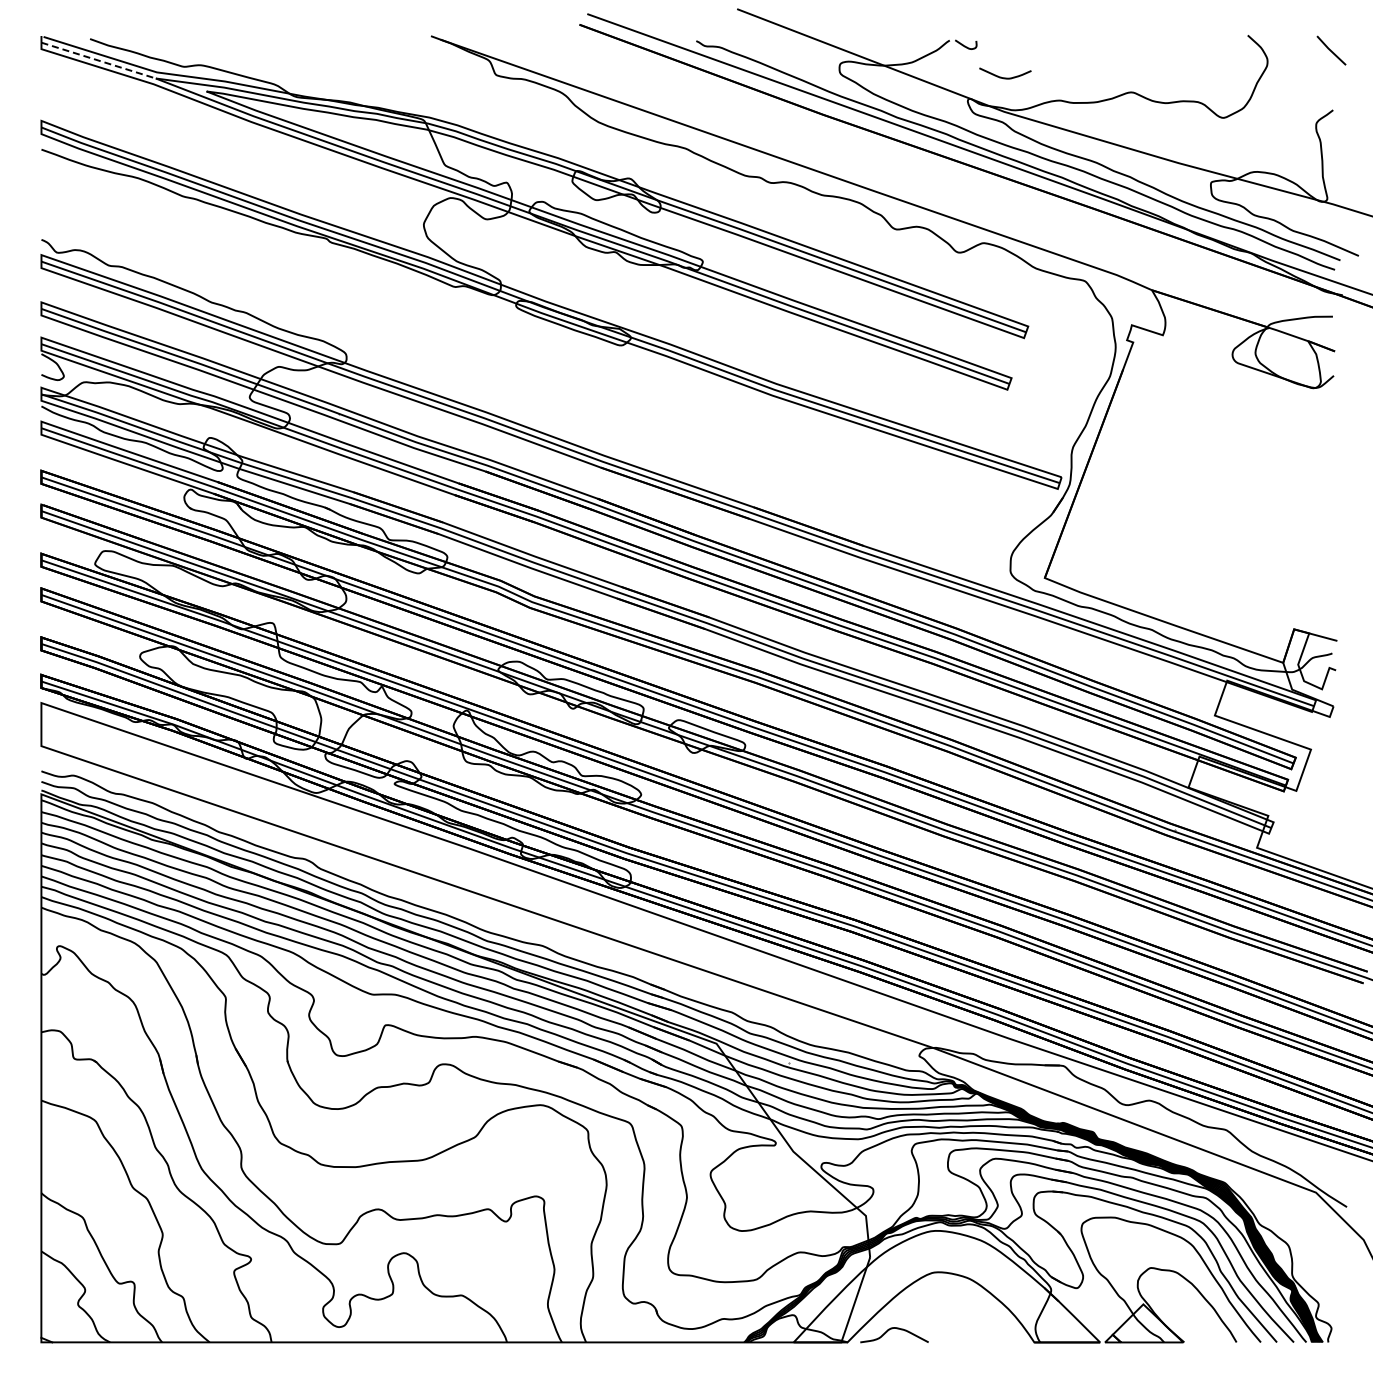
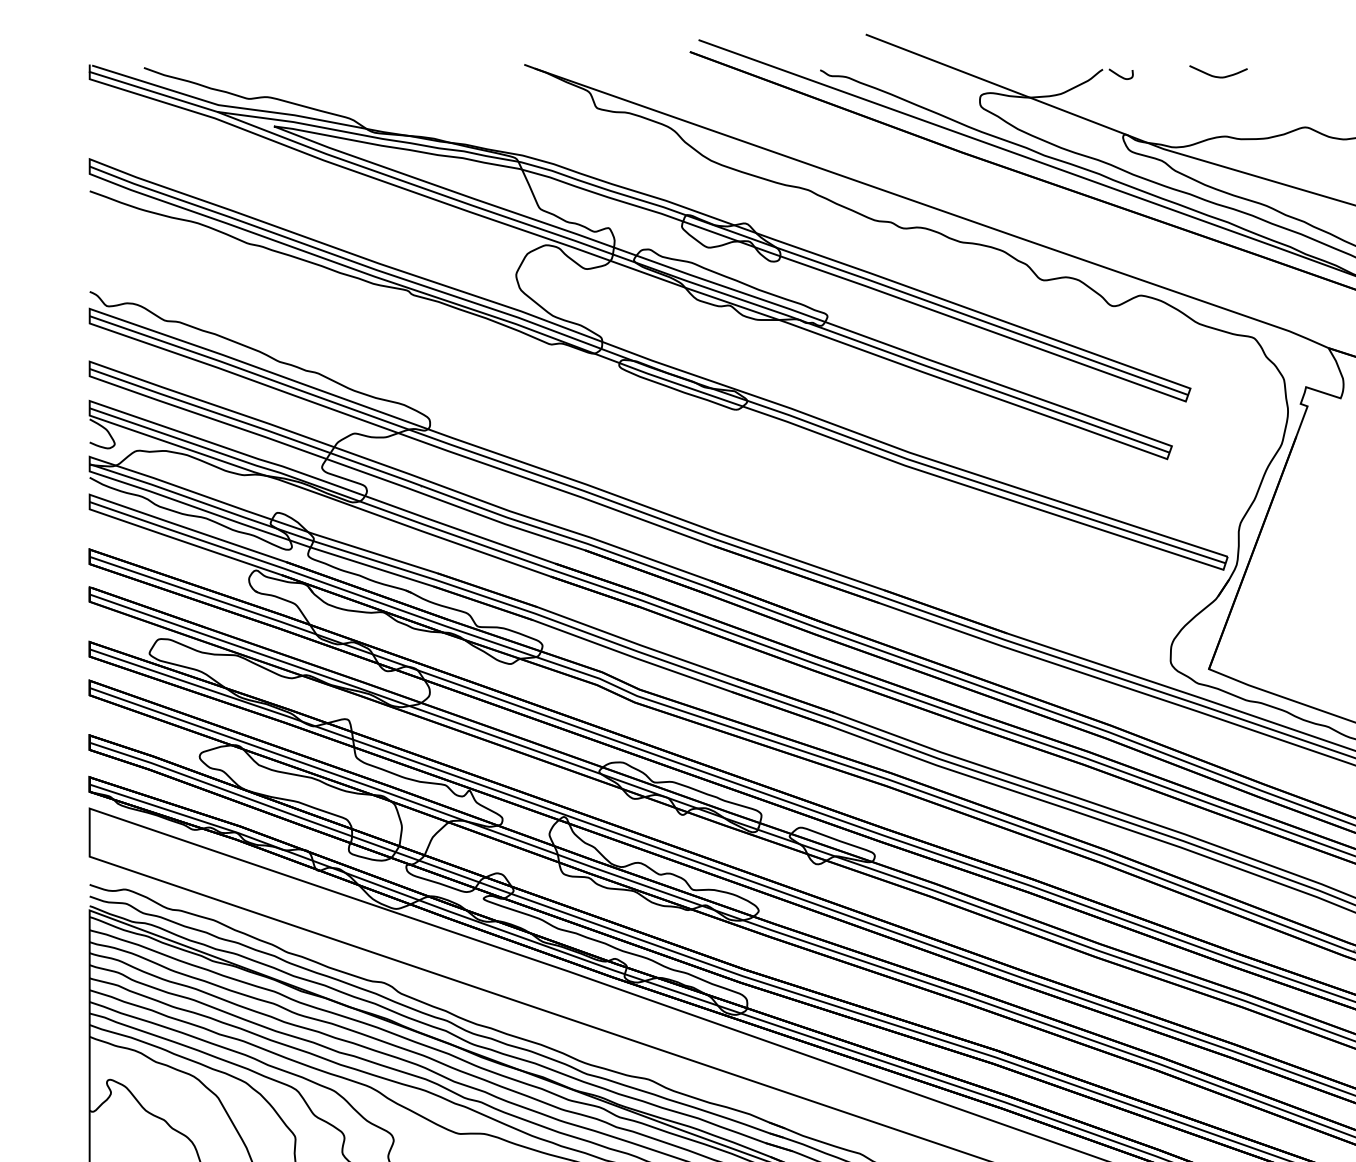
line: (98, 60) -> (153, 91), dashed -> solid
curve: (1005, 77) -> (1218, 76), moved

